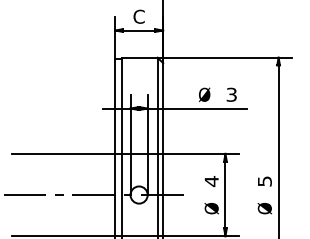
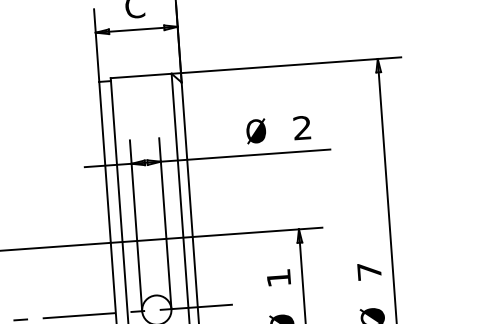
text: (231, 94) -> (301, 127), 3 -> 2
text: (211, 181) -> (278, 278), 4 -> 1
text: (264, 181) -> (368, 271), 5 -> 7

